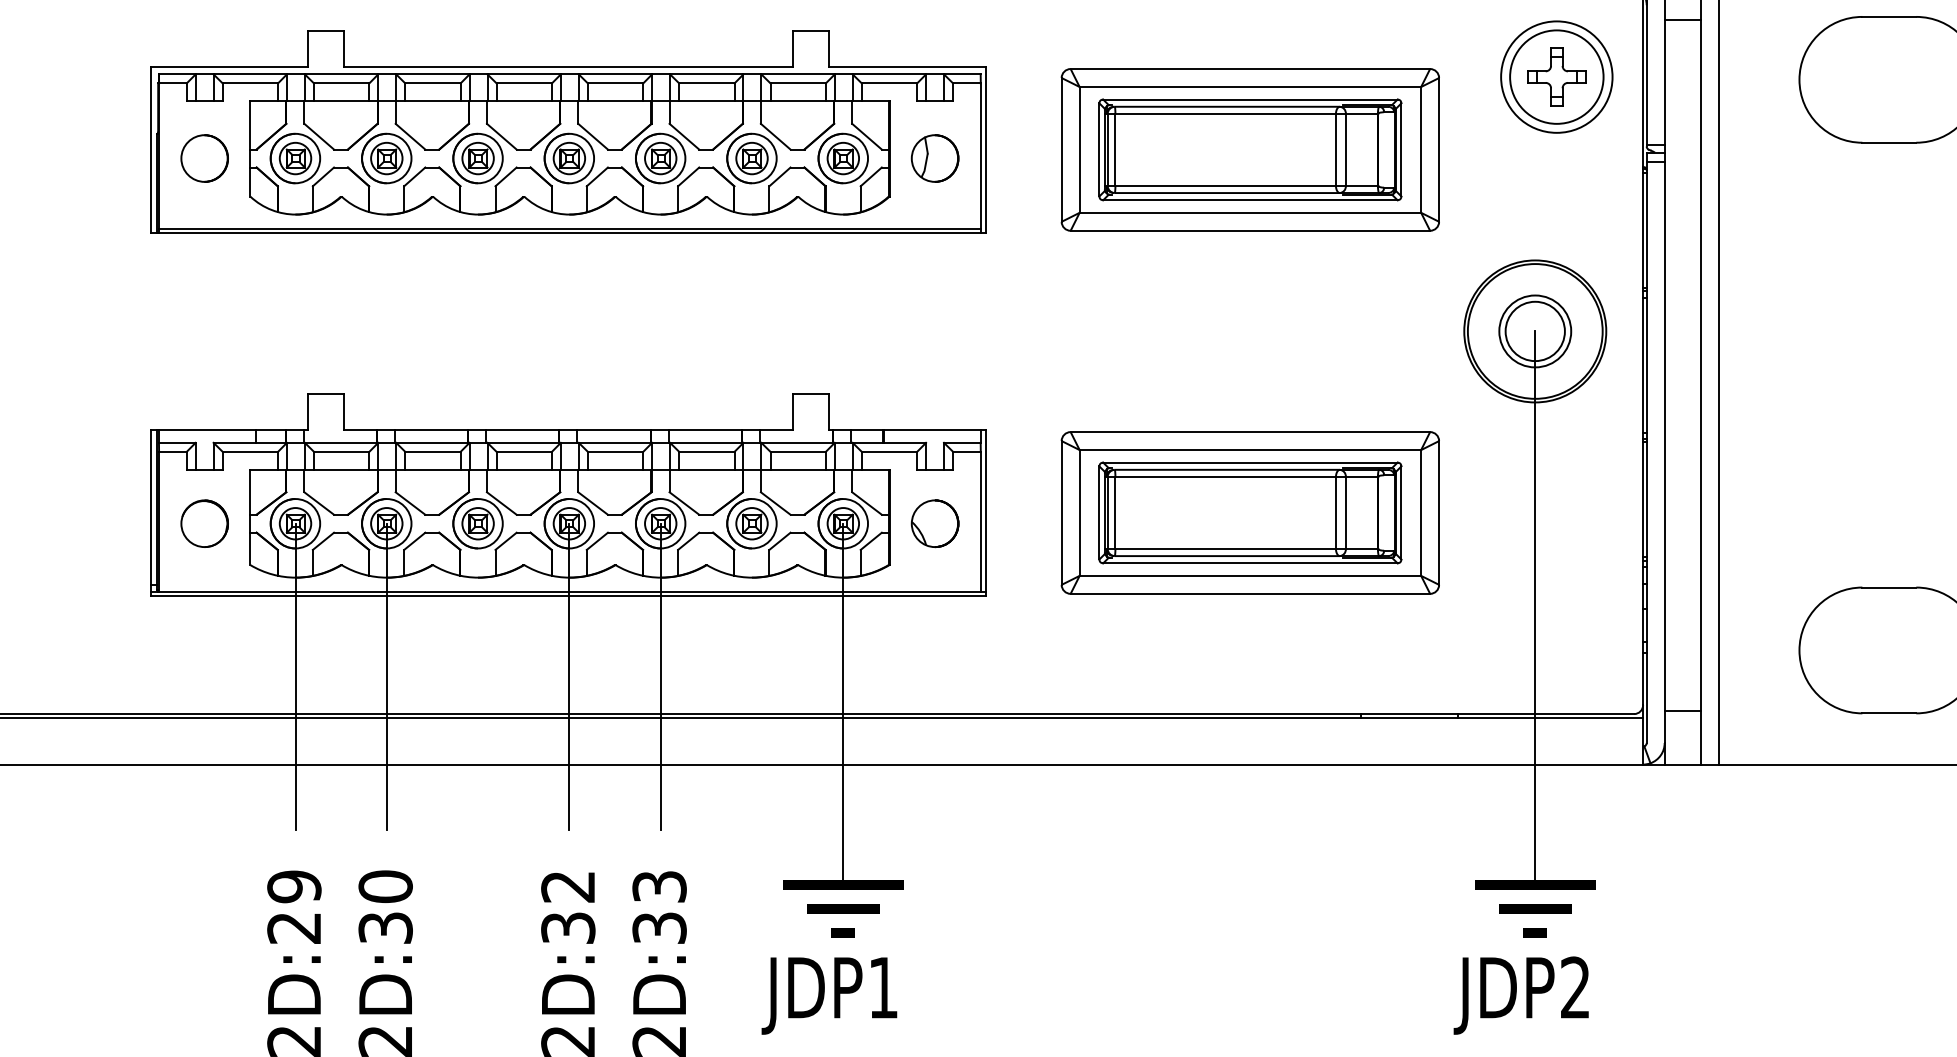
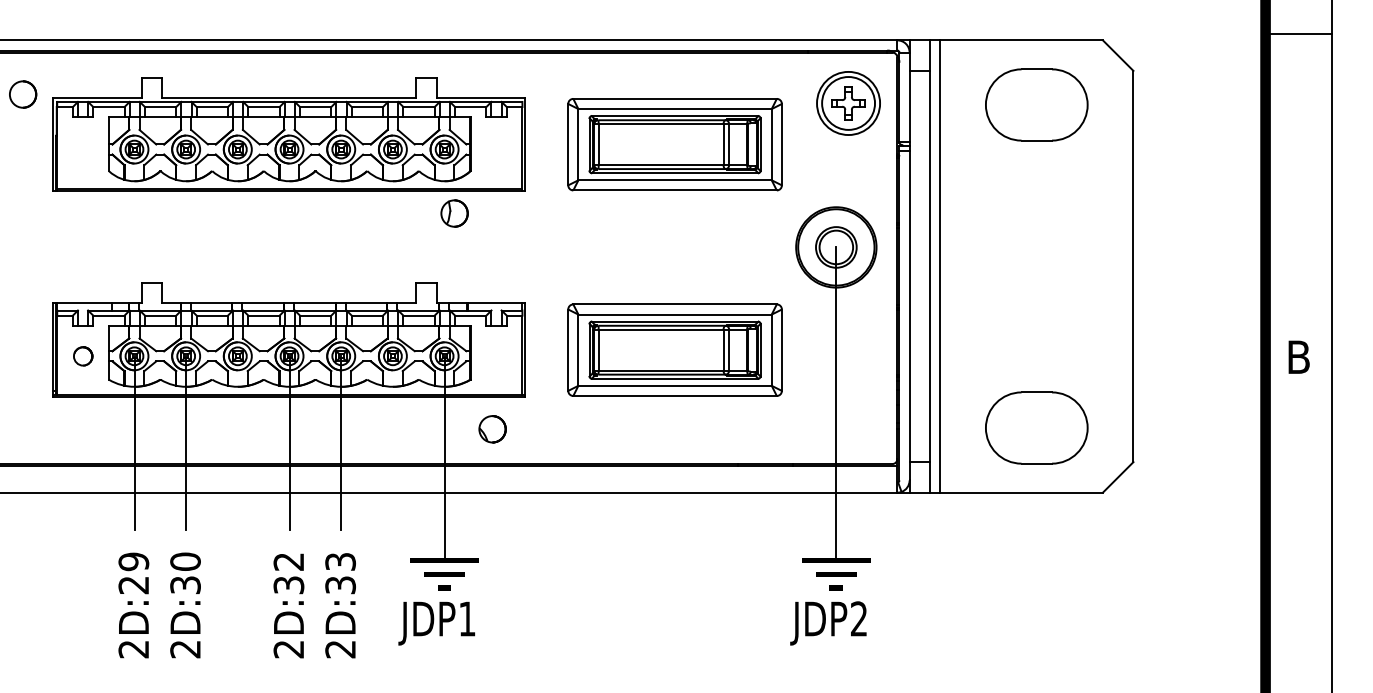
circle: (205, 158) -> (23, 94), moved
part: (934, 158) -> (454, 213), moved
circle: (205, 524) -> (83, 356), size x0.7
part: (934, 524) -> (492, 429), moved

